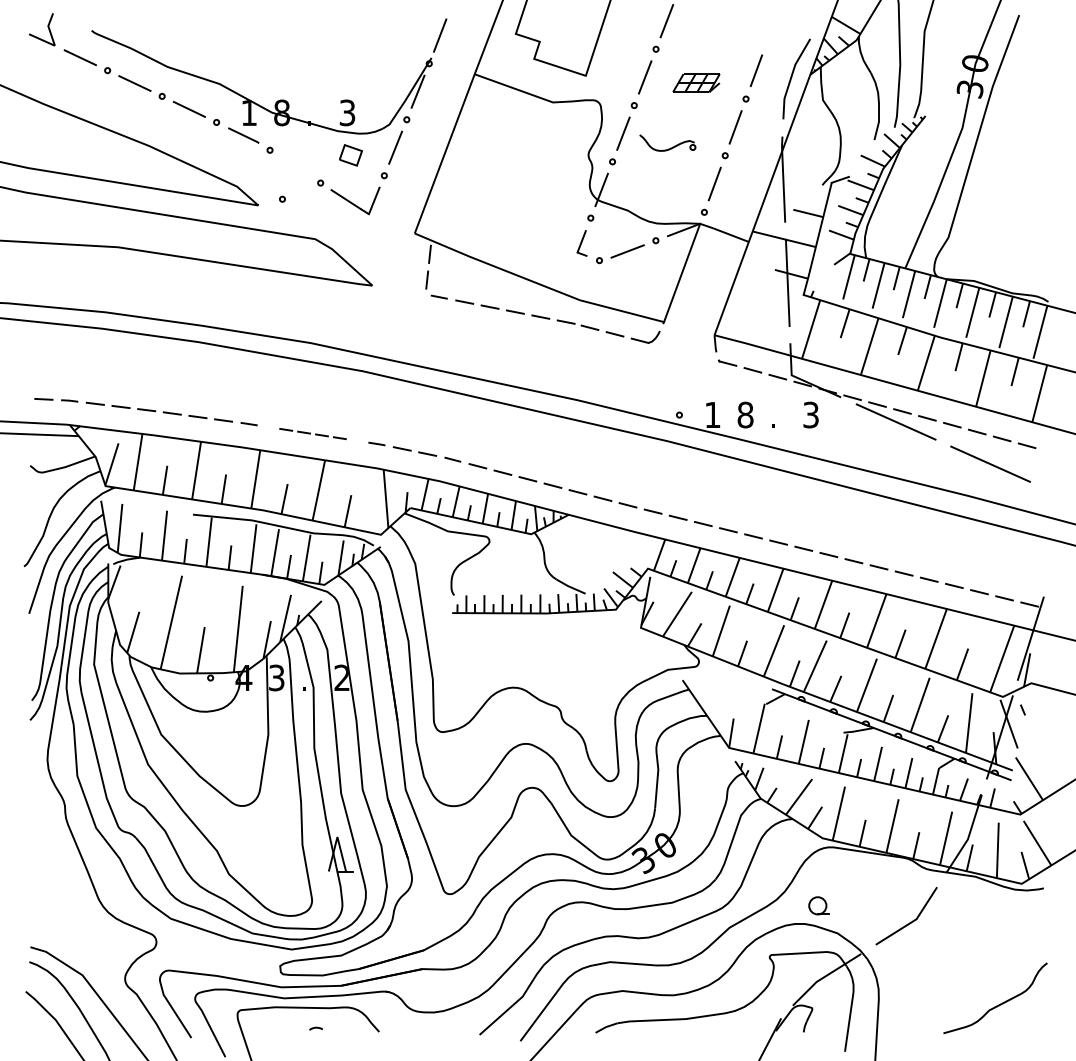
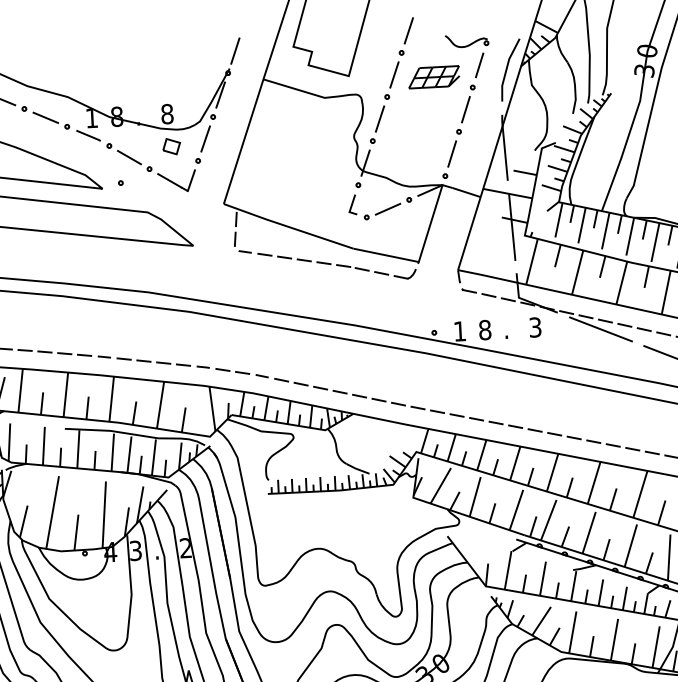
part: (696, 82) -> (434, 76), size x1.43
text: (347, 112) -> (167, 113), 3 -> 8
part: (667, 142) -> (466, 40), moved
line: (294, 166) -> (128, 157), added
part: (312, 433) -> (153, 361), size x1.43

